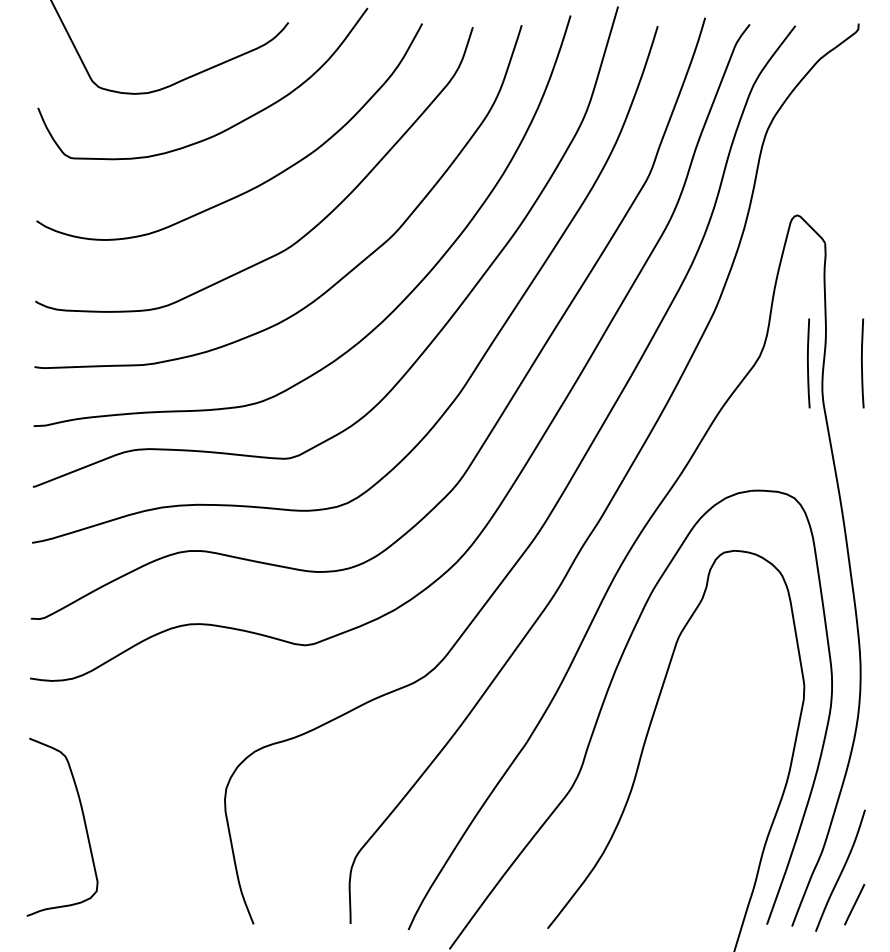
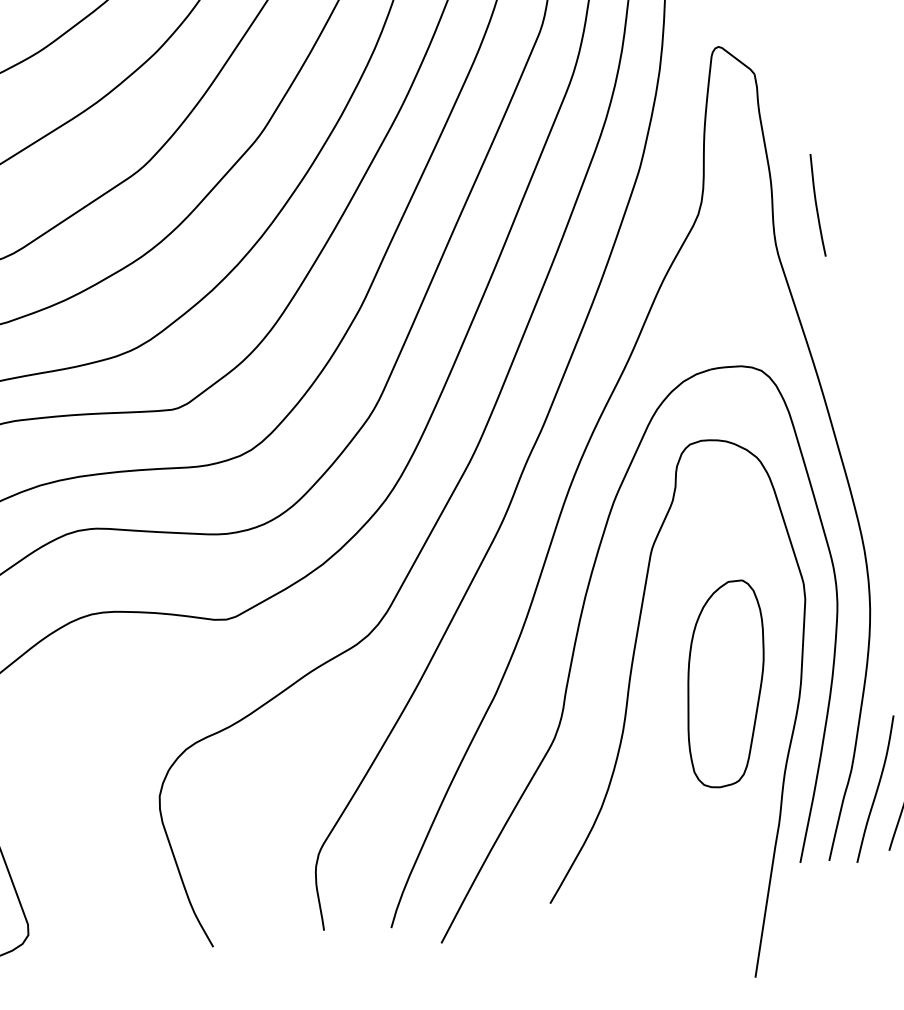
curve: (808, 363) -> (755, 214), removed
part: (724, 762) -> (725, 684), added

